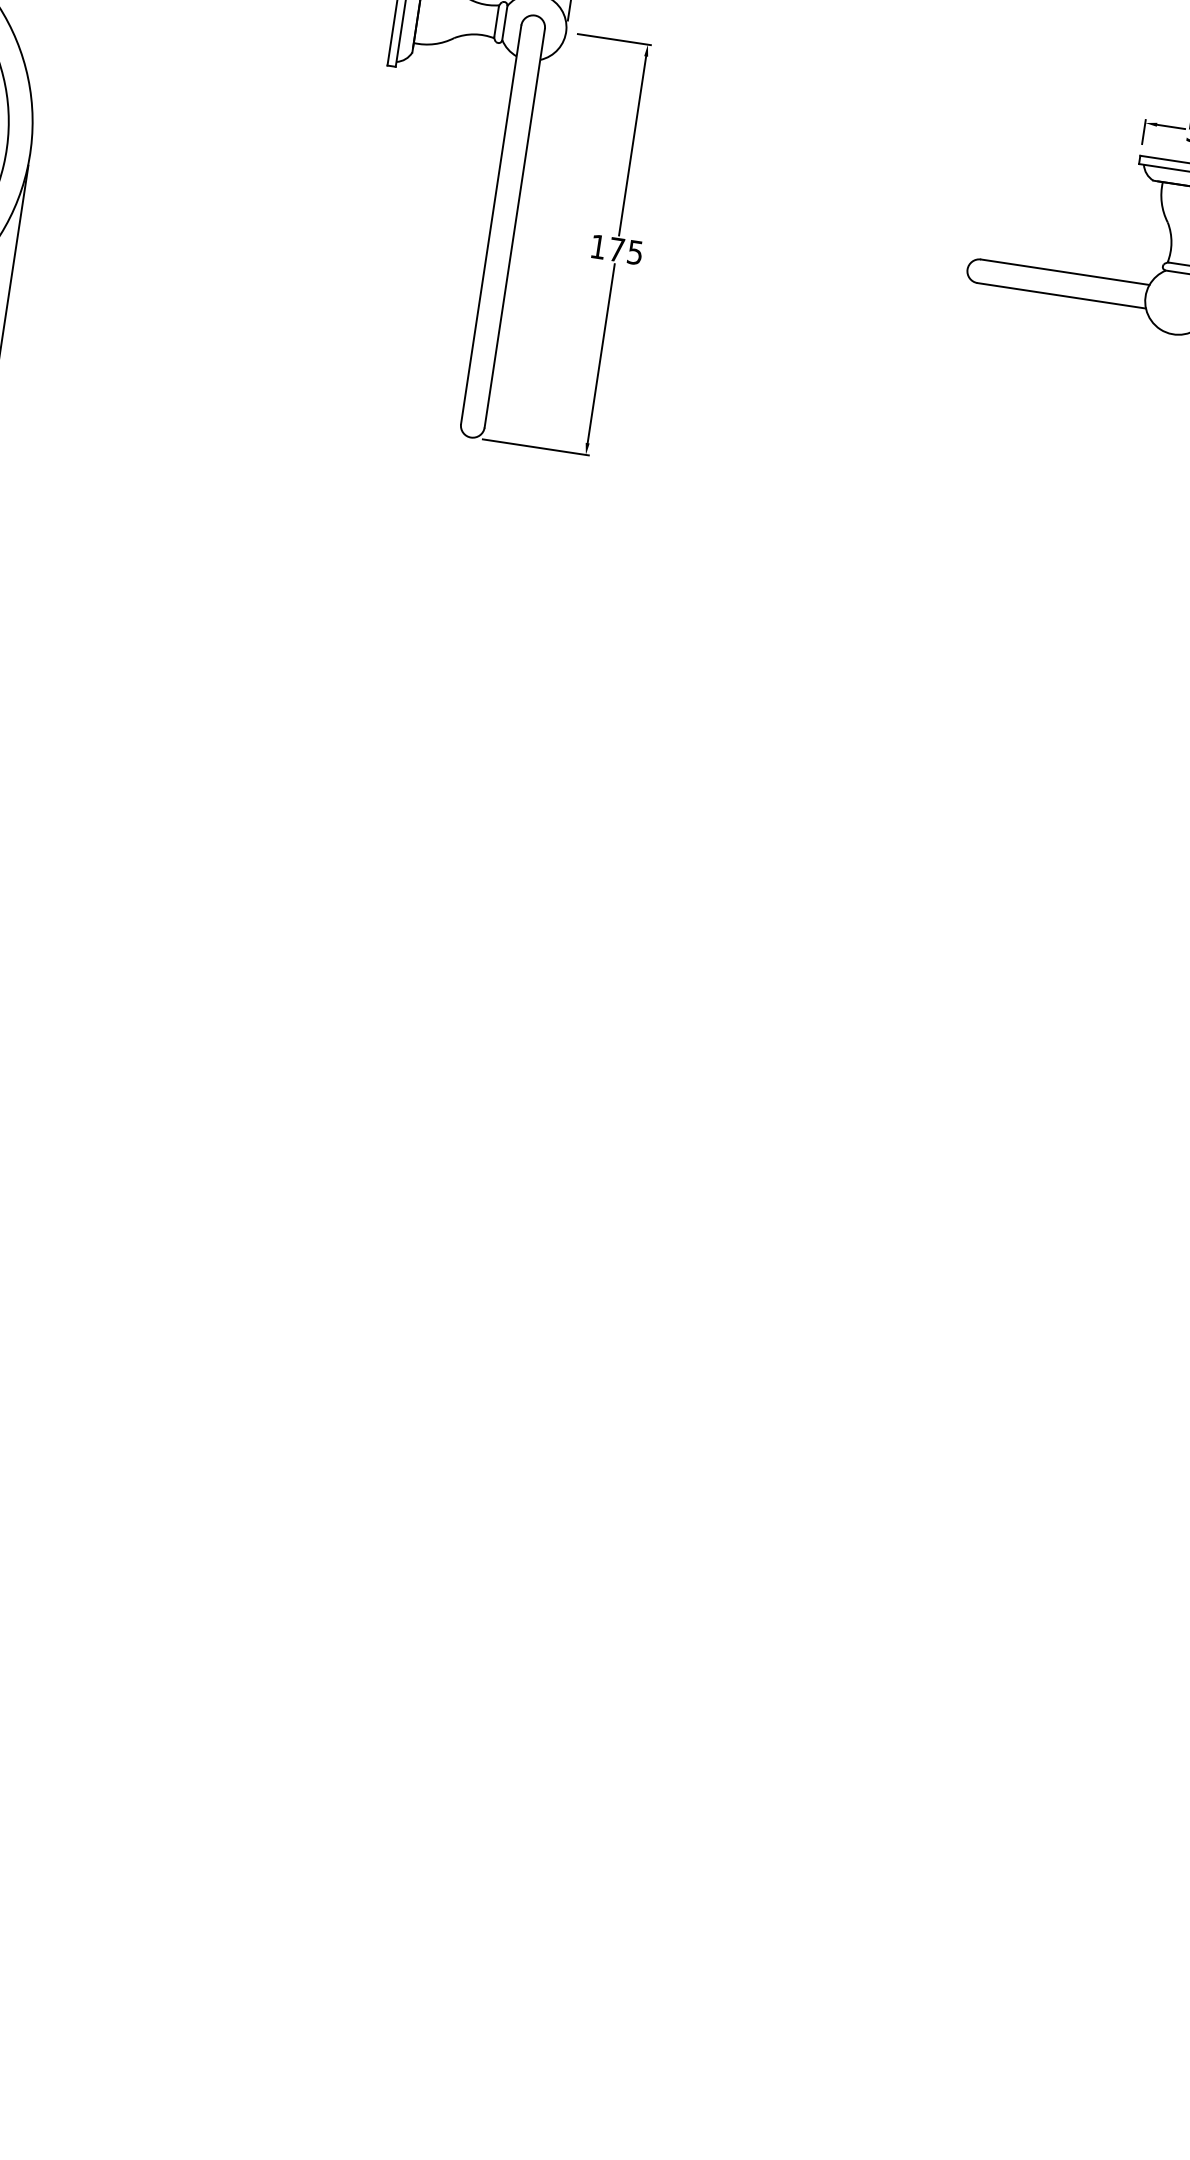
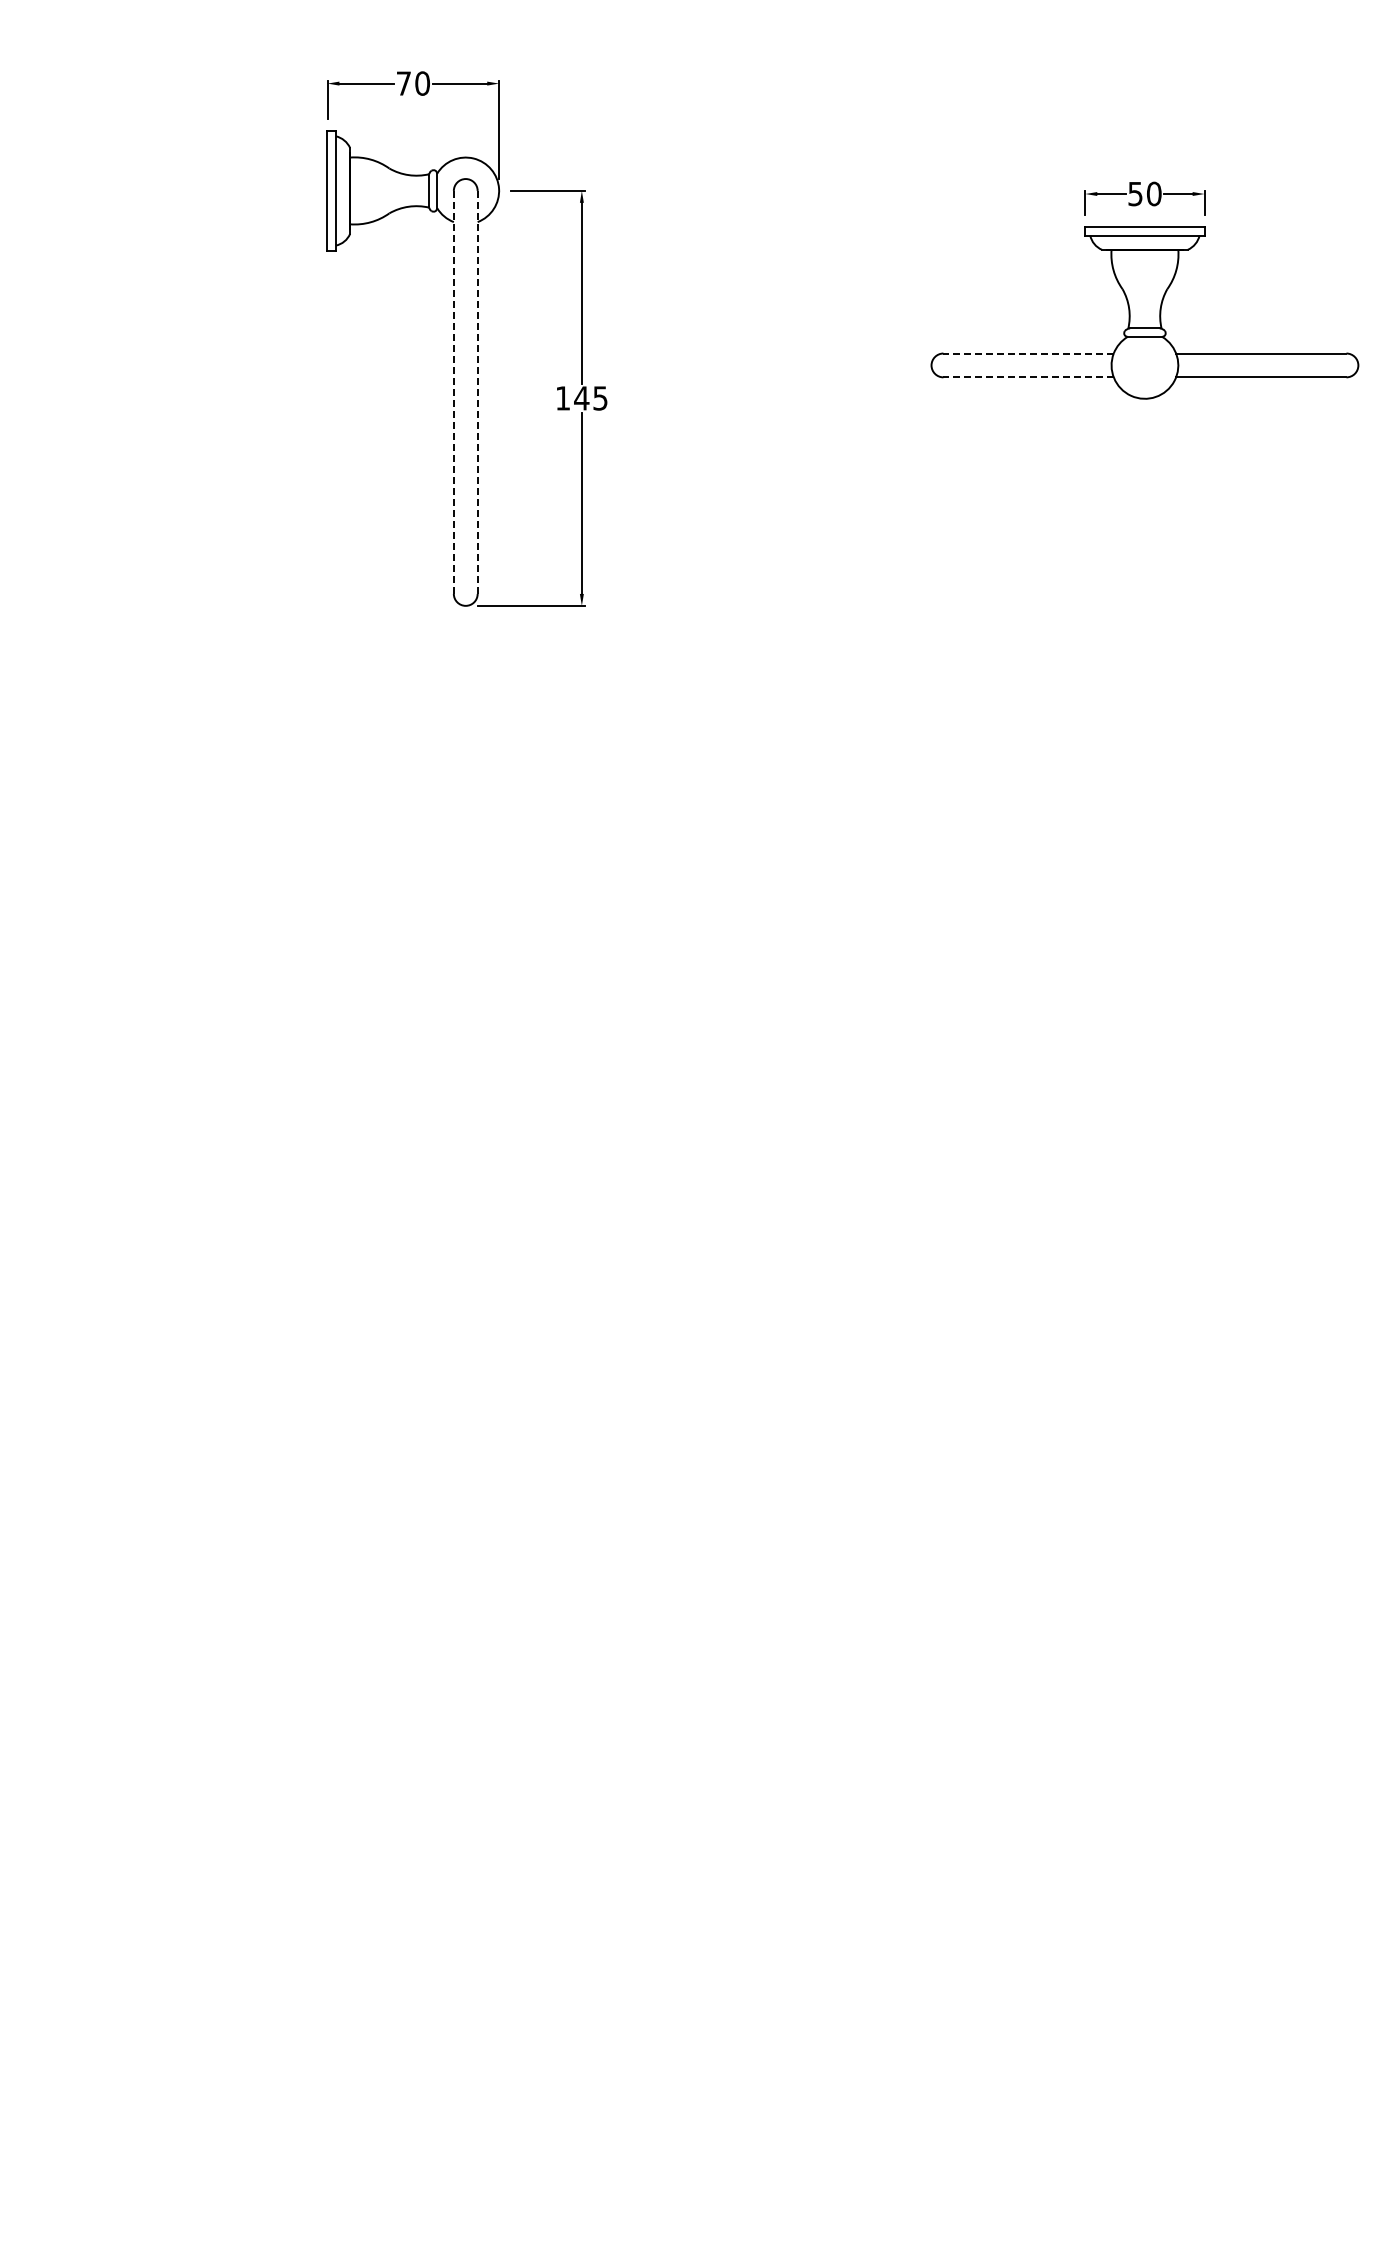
line: (490, 224) -> (453, 392), solid -> dashed
line: (514, 228) -> (477, 392), solid -> dashed
text: (616, 249) -> (581, 398), 175 -> 145
line: (1065, 272) -> (1028, 353), solid -> dashed
line: (1061, 295) -> (1028, 377), solid -> dashed

